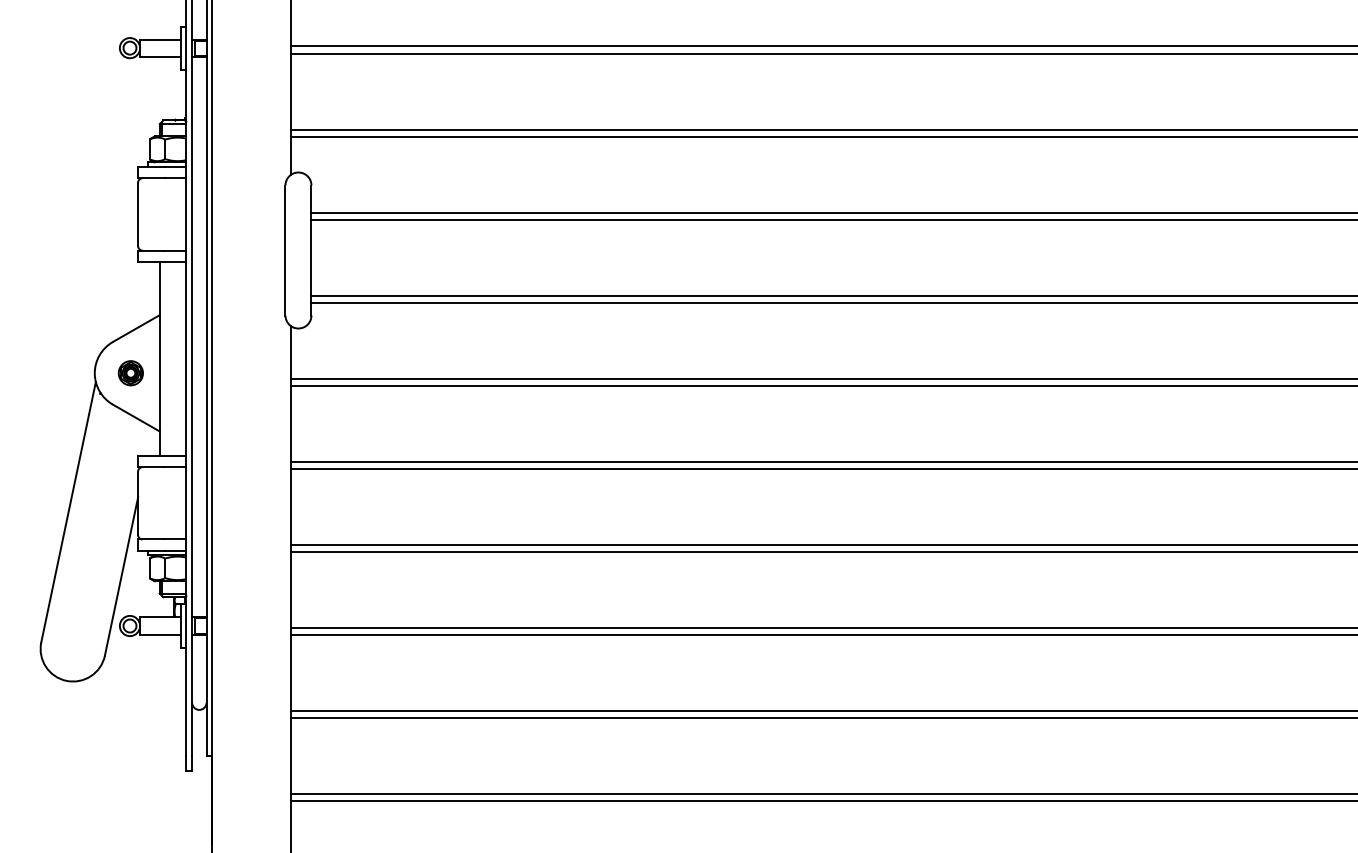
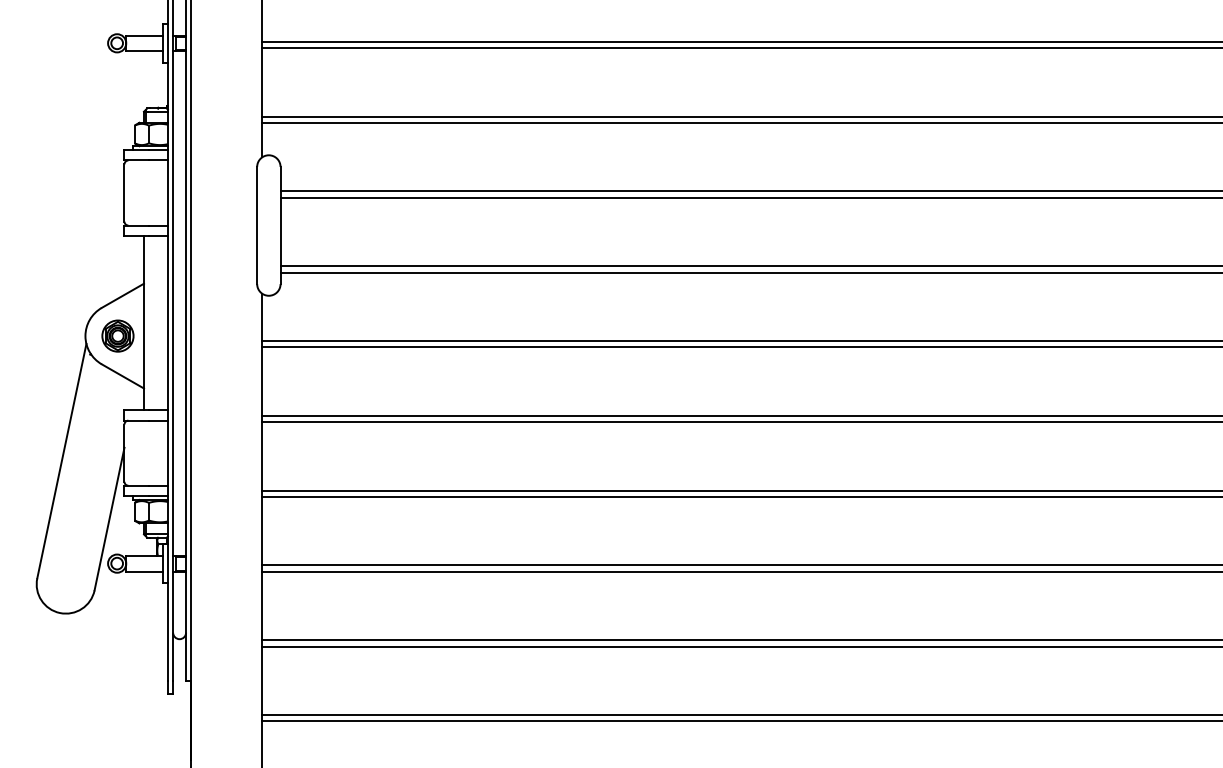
part: (130, 372) -> (117, 335), size x1.43

